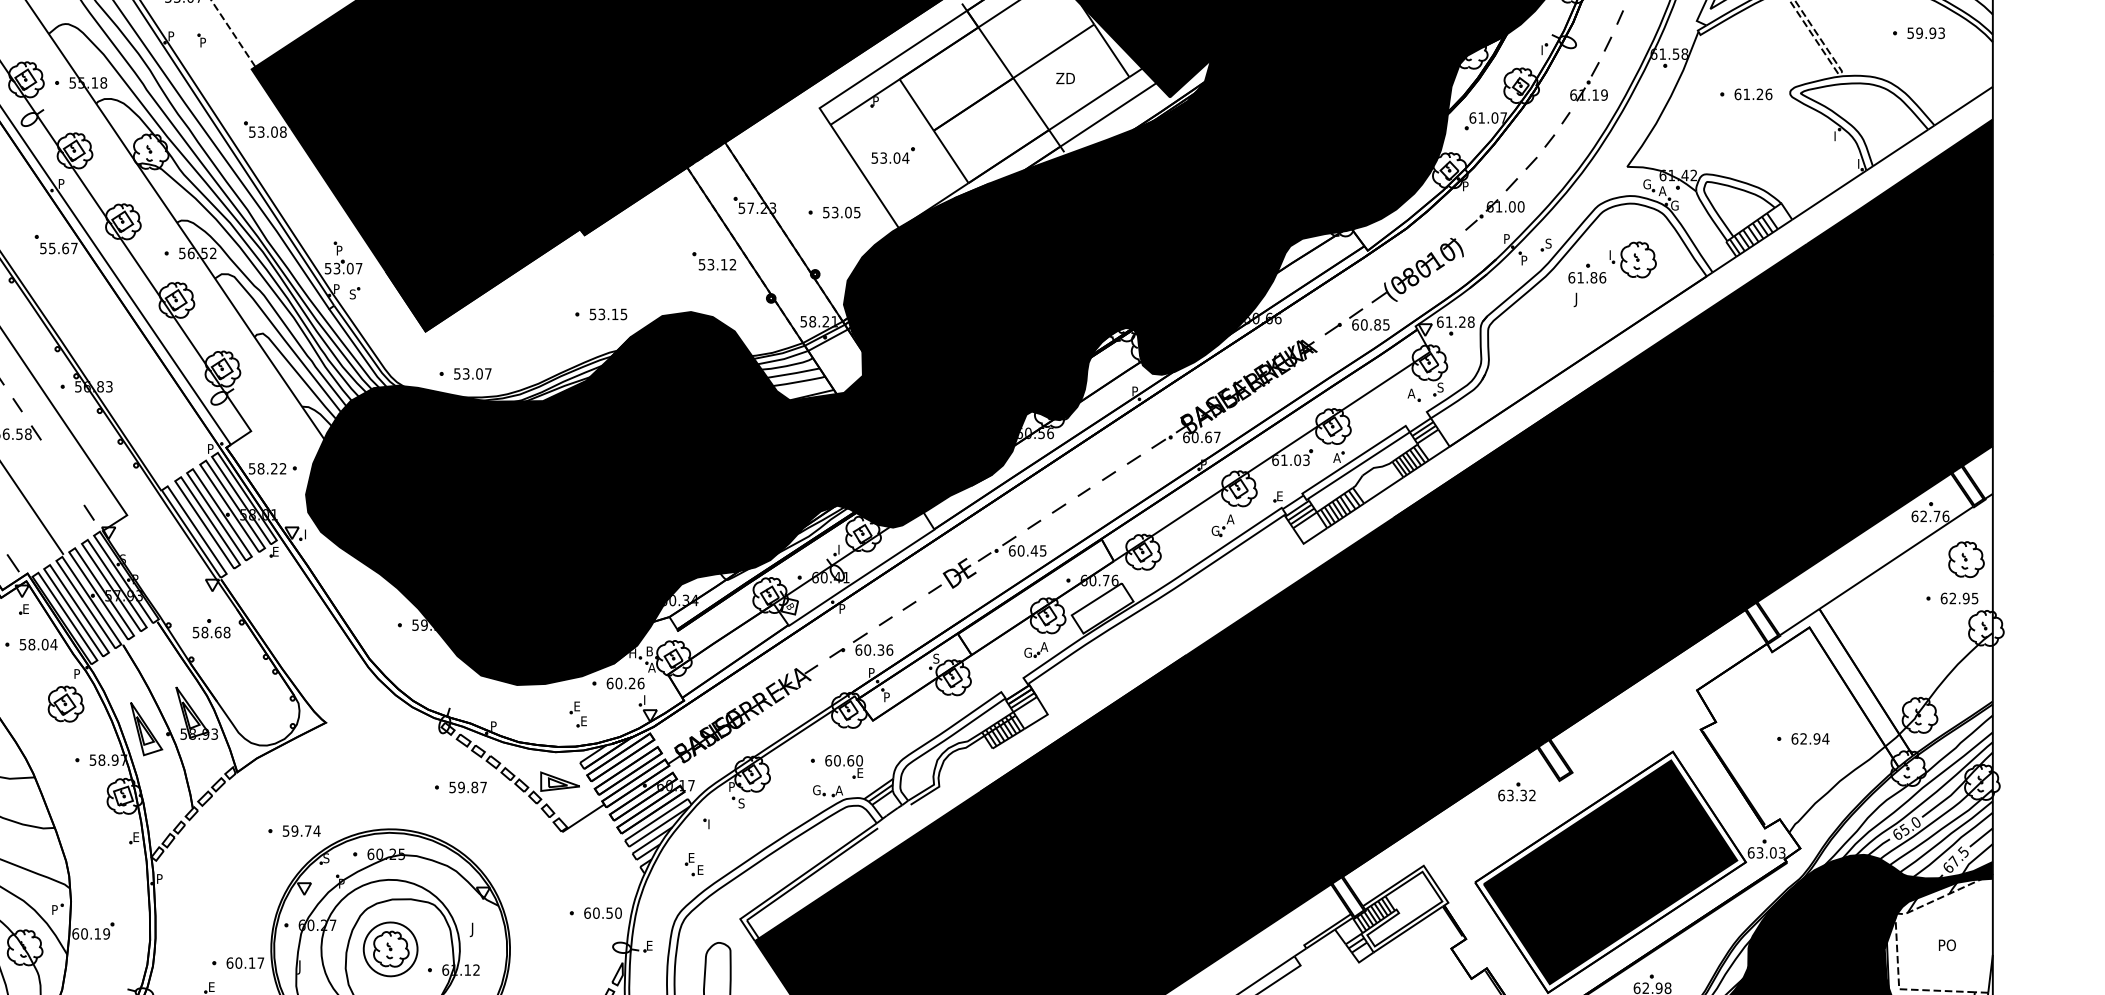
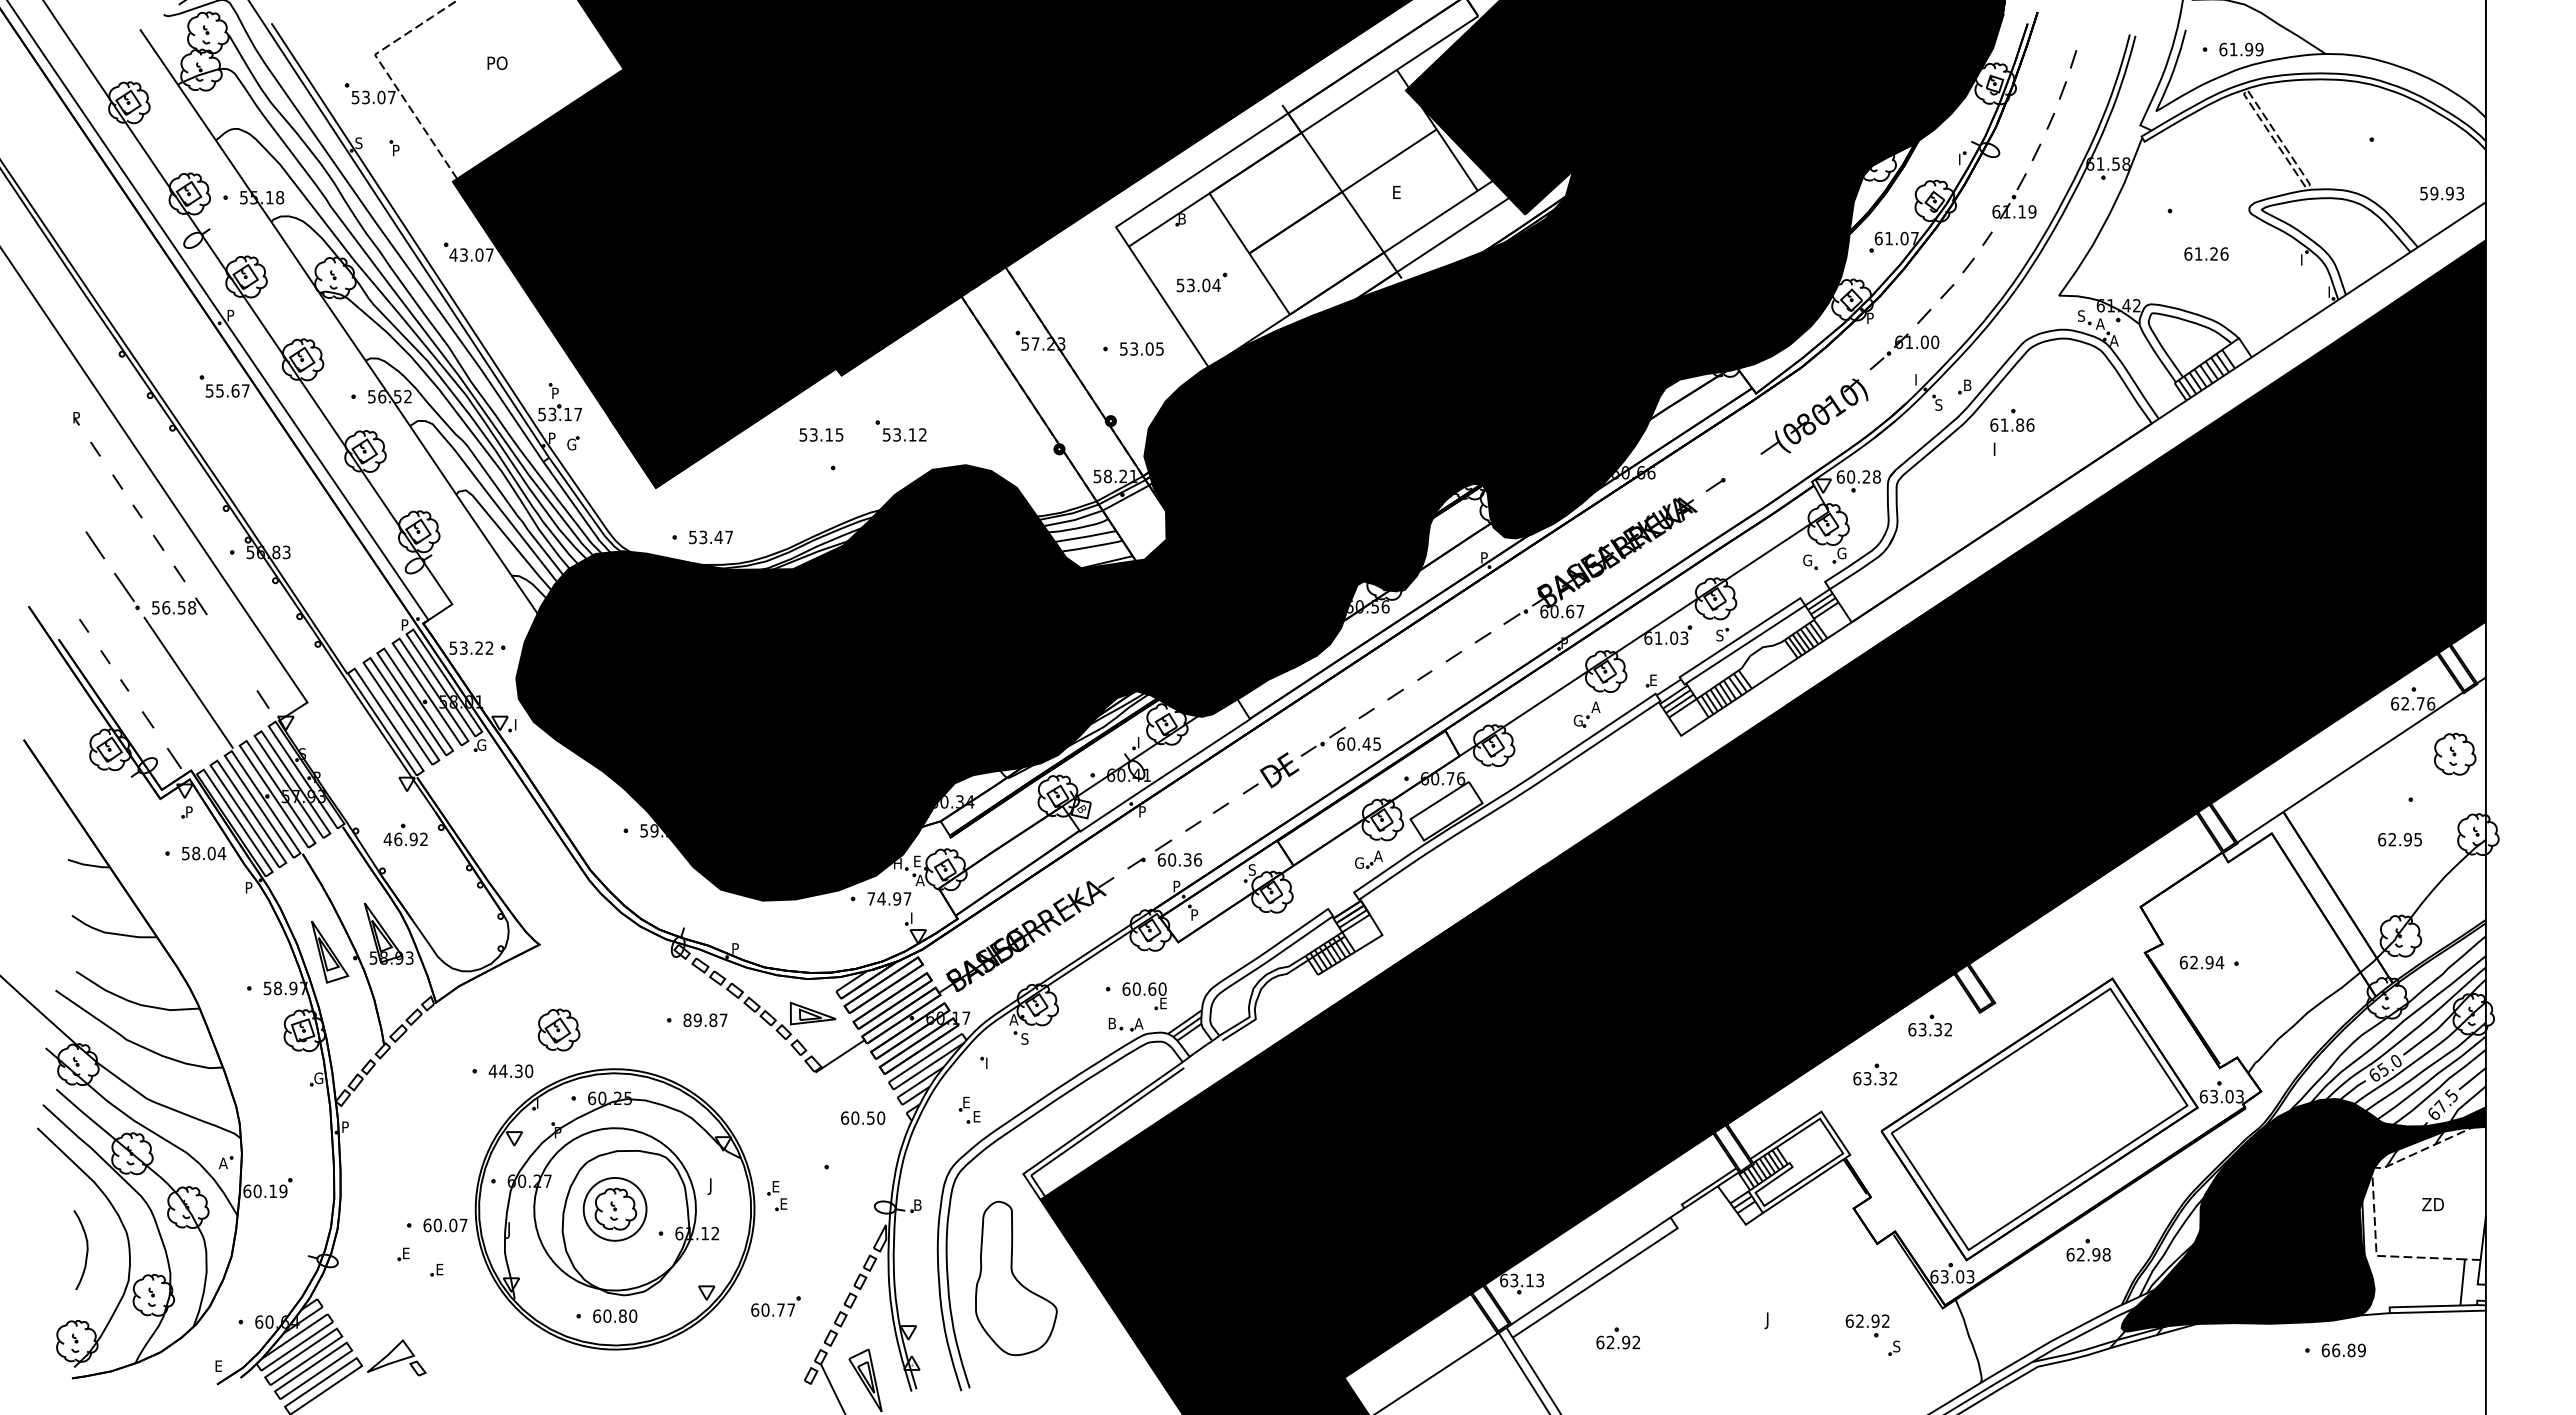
text: (1926, 33) -> (2442, 193), moved
text: (170, 36) -> (358, 143), P -> S
text: (1065, 77) -> (1403, 191), ZD -> E
text: (1753, 93) -> (2206, 253), moved
text: (876, 100) -> (1182, 218), P -> B
text: (267, 131) -> (471, 254), 53.08 -> 43.07
text: (1646, 183) -> (2081, 315), G -> S
text: (1674, 205) -> (2114, 340), G -> A
text: (1506, 236) -> (1918, 377), P -> I
text: (1548, 243) -> (1967, 385), S -> B
part: (713, 260) -> (900, 430), moved
text: (1524, 260) -> (1938, 404), P -> S
part: (1632, 260) -> (2065, 404), removed
text: (349, 268) -> (567, 414), 53.07 -> 53.17
text: (353, 294) -> (571, 444), S -> G
text: (1573, 299) -> (1996, 450), J -> I
text: (608, 314) -> (821, 434), moved
part: (1368, 319) -> (1757, 473), removed
text: (1449, 321) -> (1851, 476), 61.28 -> 60.28
text: (479, 373) -> (718, 537), 53.07 -> 53.47
text: (1440, 387) -> (1841, 553), S -> G
text: (1411, 393) -> (1807, 560), A -> G
text: (1336, 457) -> (1719, 635), A -> S
text: (260, 468) -> (463, 647), 58.22 -> 53.22
text: (276, 551) -> (481, 744), E -> G
text: (1959, 598) -> (2399, 839), moved
text: (26, 608) -> (189, 811), E -> P
text: (211, 632) -> (405, 839), 58.68 -> 46.92
text: (651, 651) -> (919, 861), B -> E
text: (625, 683) -> (889, 898), 60.26 -> 74.97
part: (65, 703) -> (558, 1029), moved
part: (578, 714) -> (777, 1196), moved
text: (1810, 738) -> (2201, 962), moved
text: (731, 786) -> (1013, 1019), P -> A
text: (452, 787) -> (687, 1020), 59.87 -> 89.87
text: (816, 790) -> (1112, 1023), G -> B
text: (301, 831) -> (510, 1071), 59.74 -> 44.30
part: (1469, 833) -> (1874, 1074), added
text: (136, 837) -> (318, 1078), E -> G
text: (325, 857) -> (539, 1102), S -> I
fill: (1610, 872) -> (2039, 1119), removed
text: (54, 909) -> (222, 1162), P -> A
text: (603, 912) -> (863, 1117), moved
text: (652, 945) -> (920, 1204), E -> B
text: (1947, 945) -> (2432, 1204), PO -> ZD
text: (252, 963) -> (453, 1225), 60.17 -> 60.07

